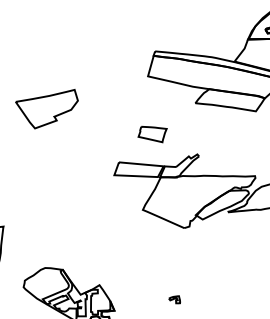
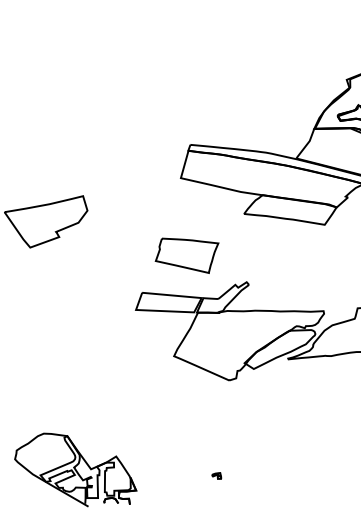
part: (152, 134) -> (186, 255), size x1.67
part: (174, 299) -> (216, 475), size x0.62

